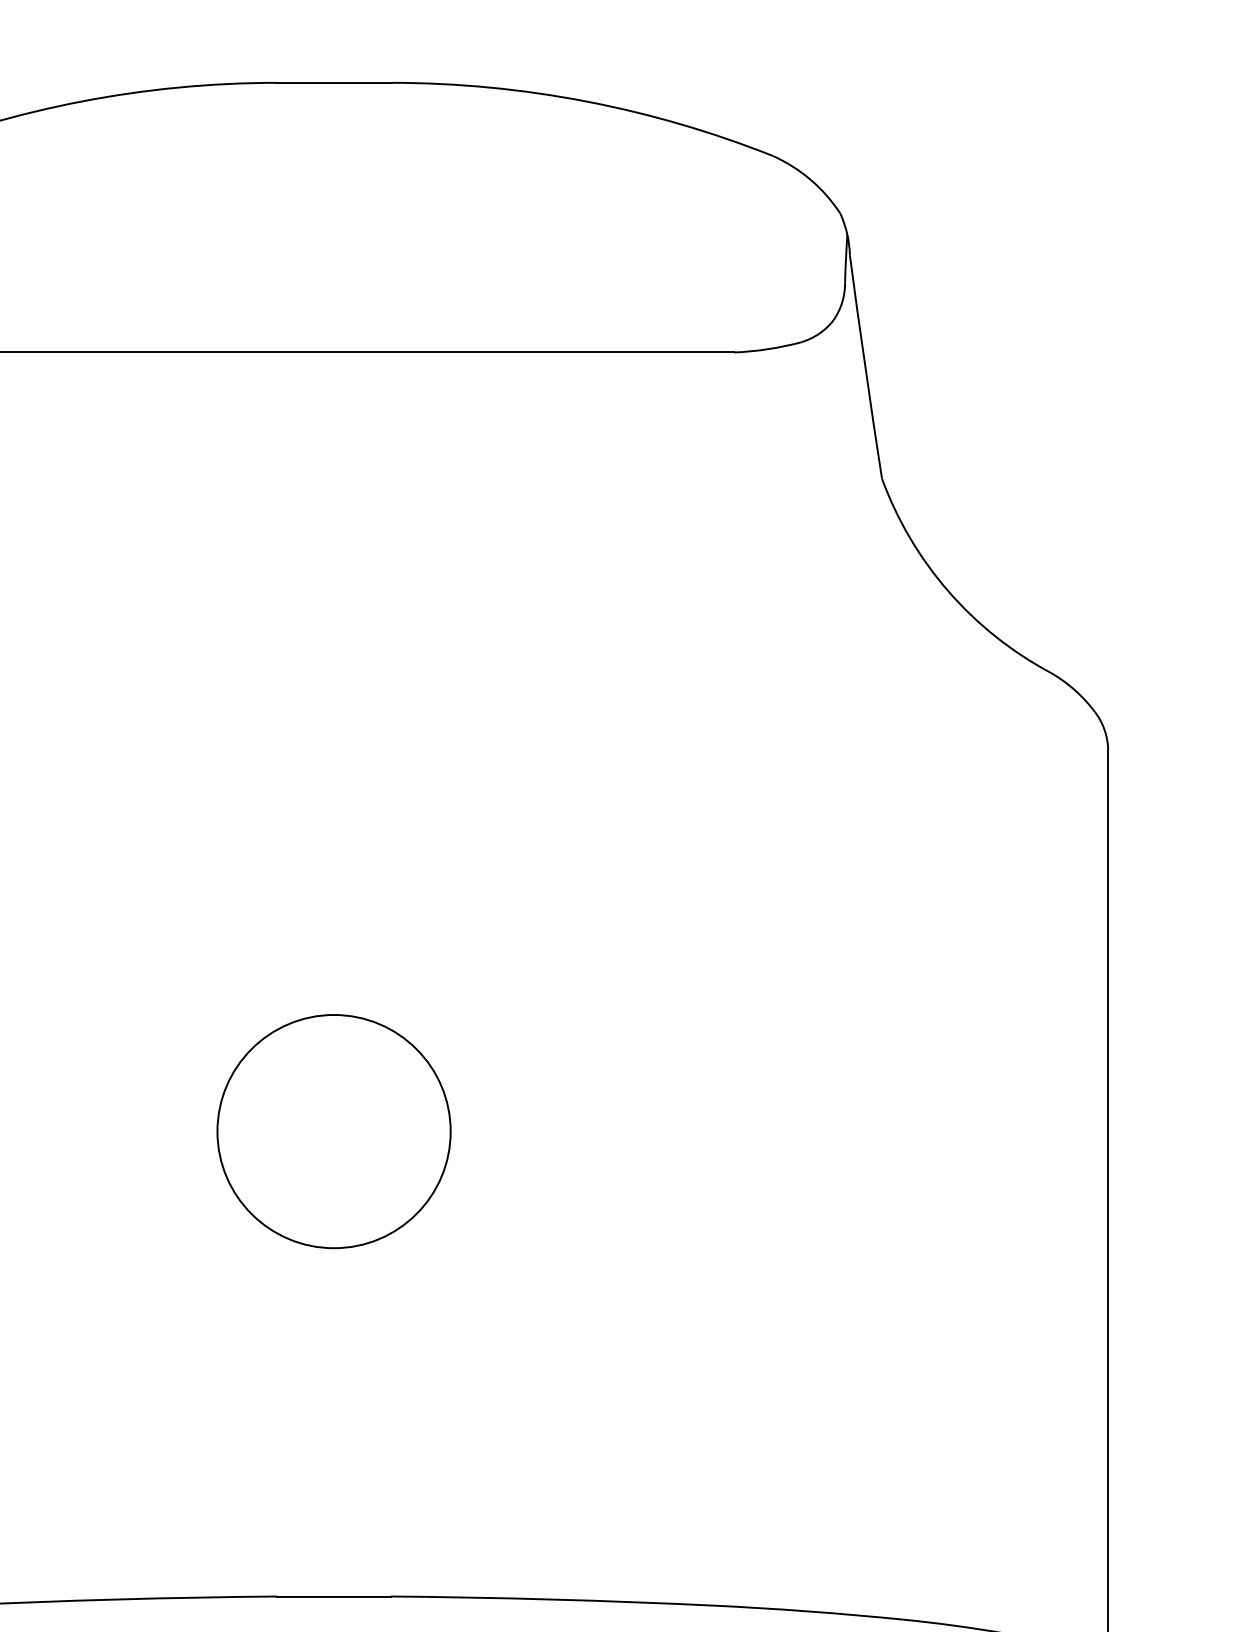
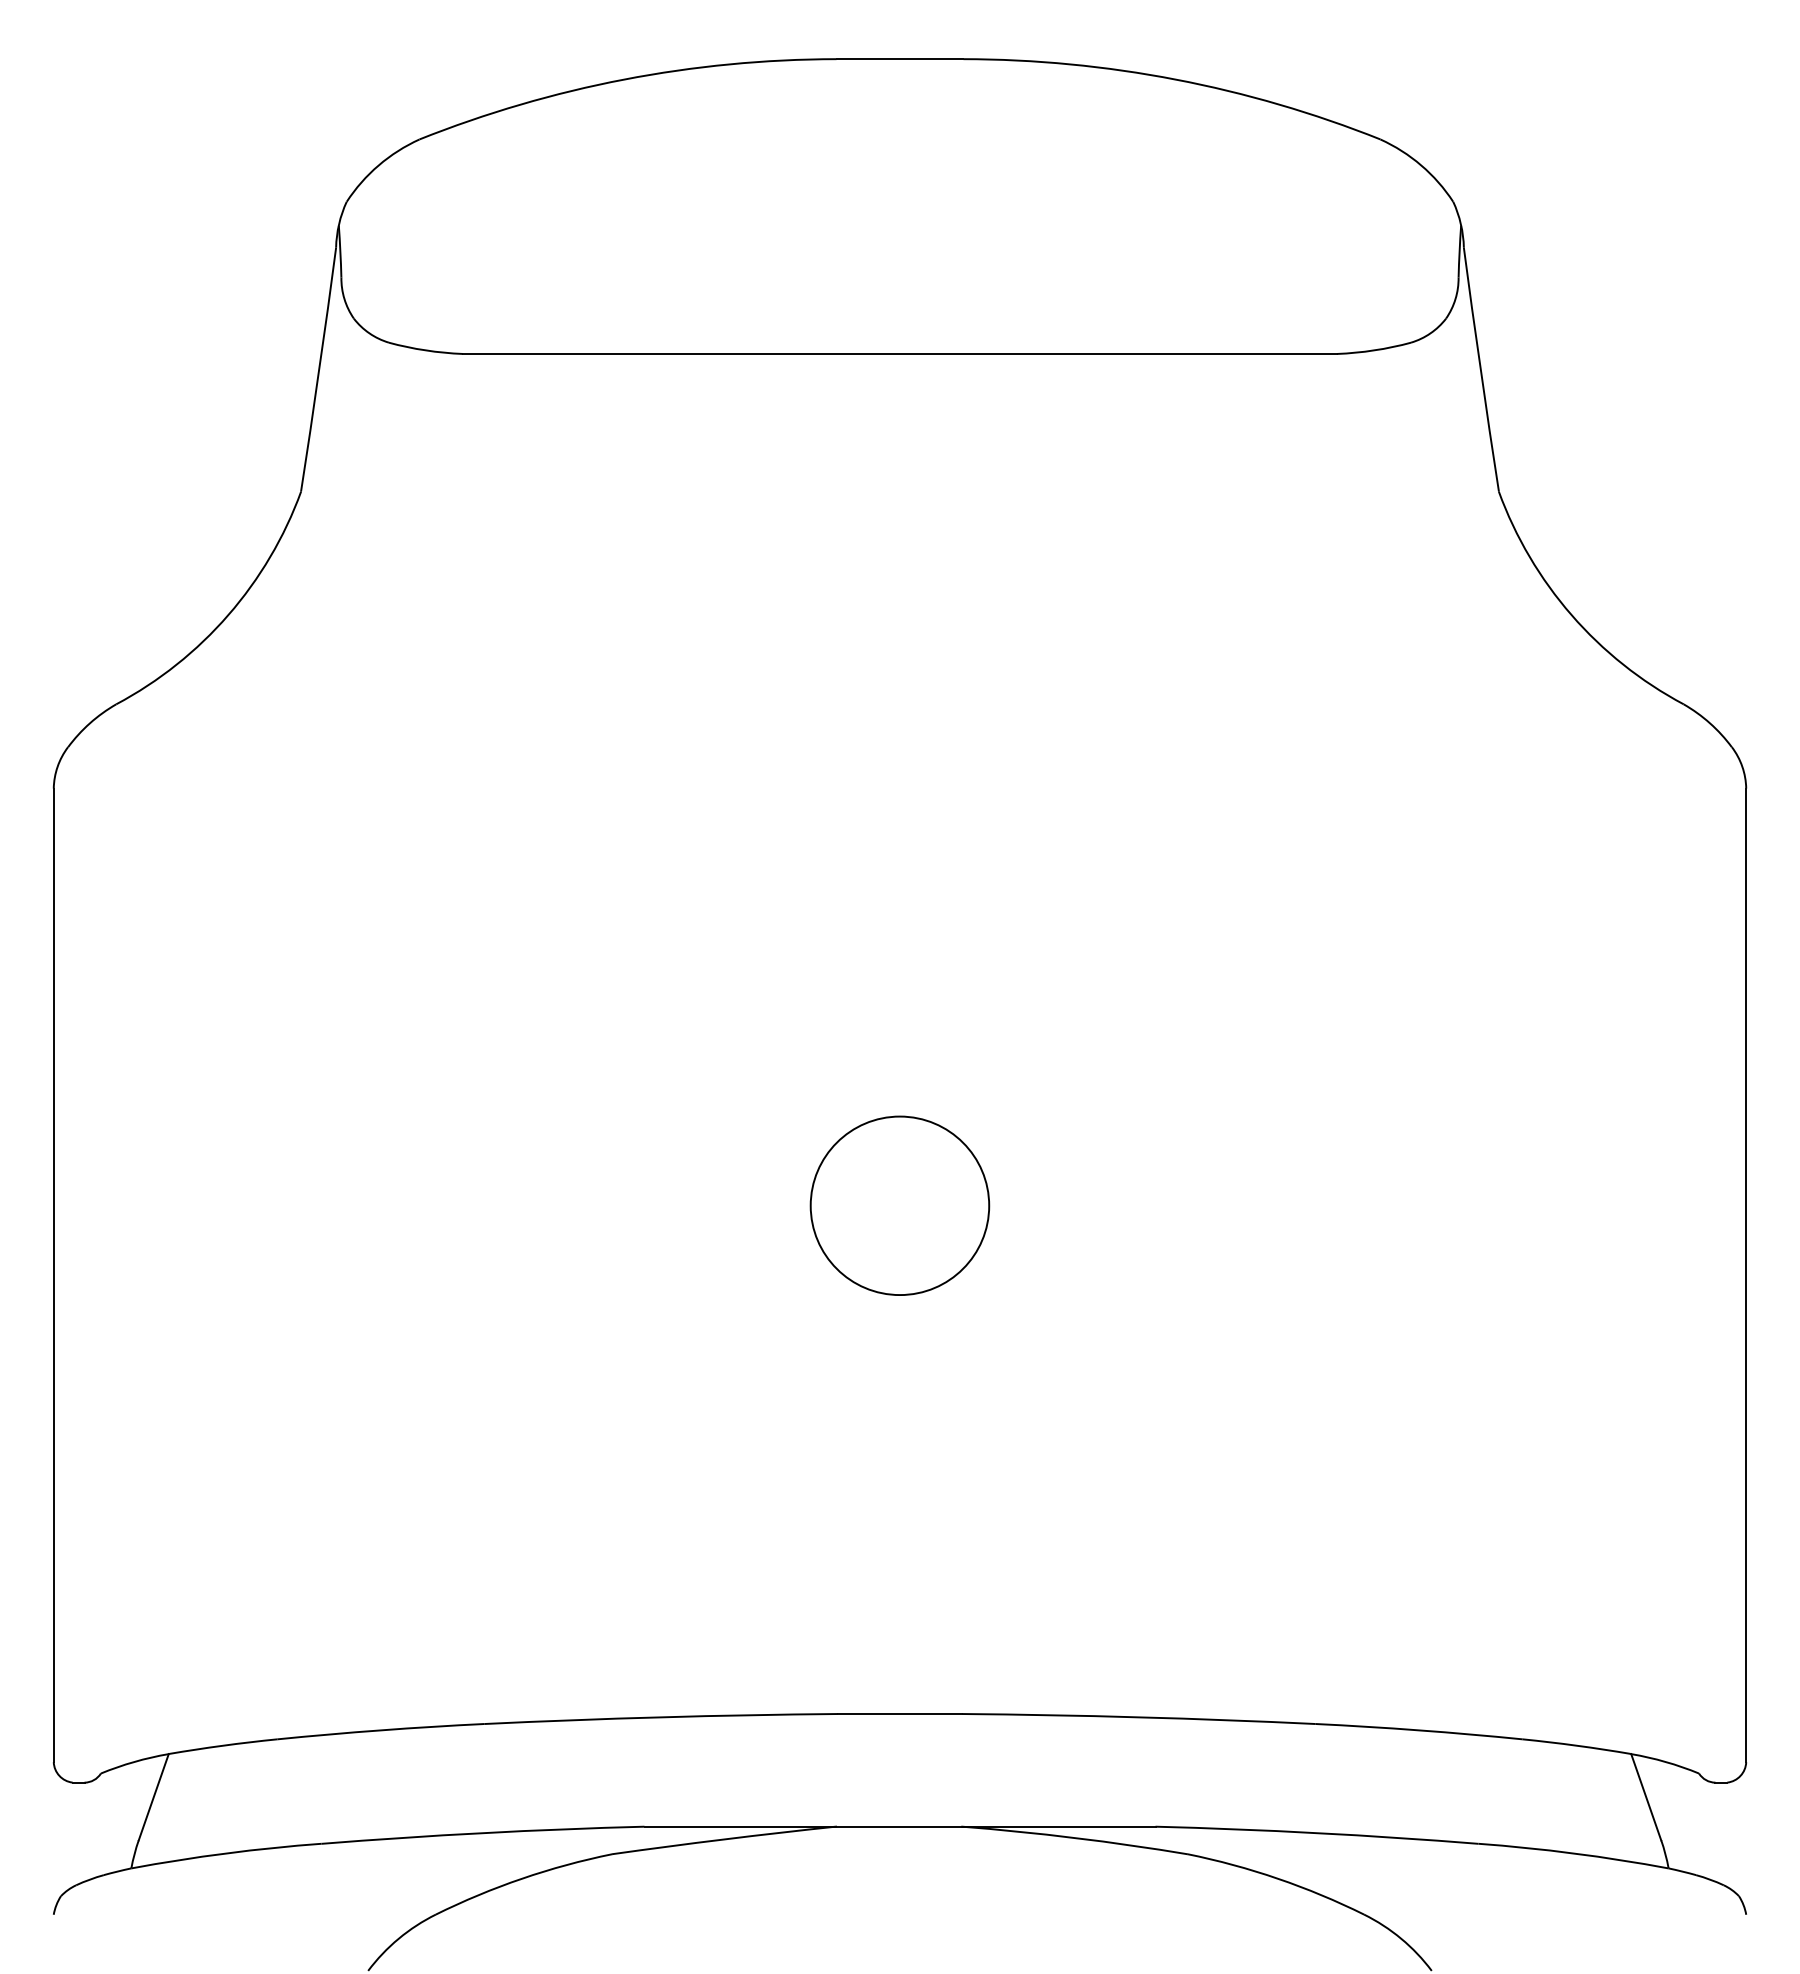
circle: (333, 1131) -> (899, 1205), size x0.7

